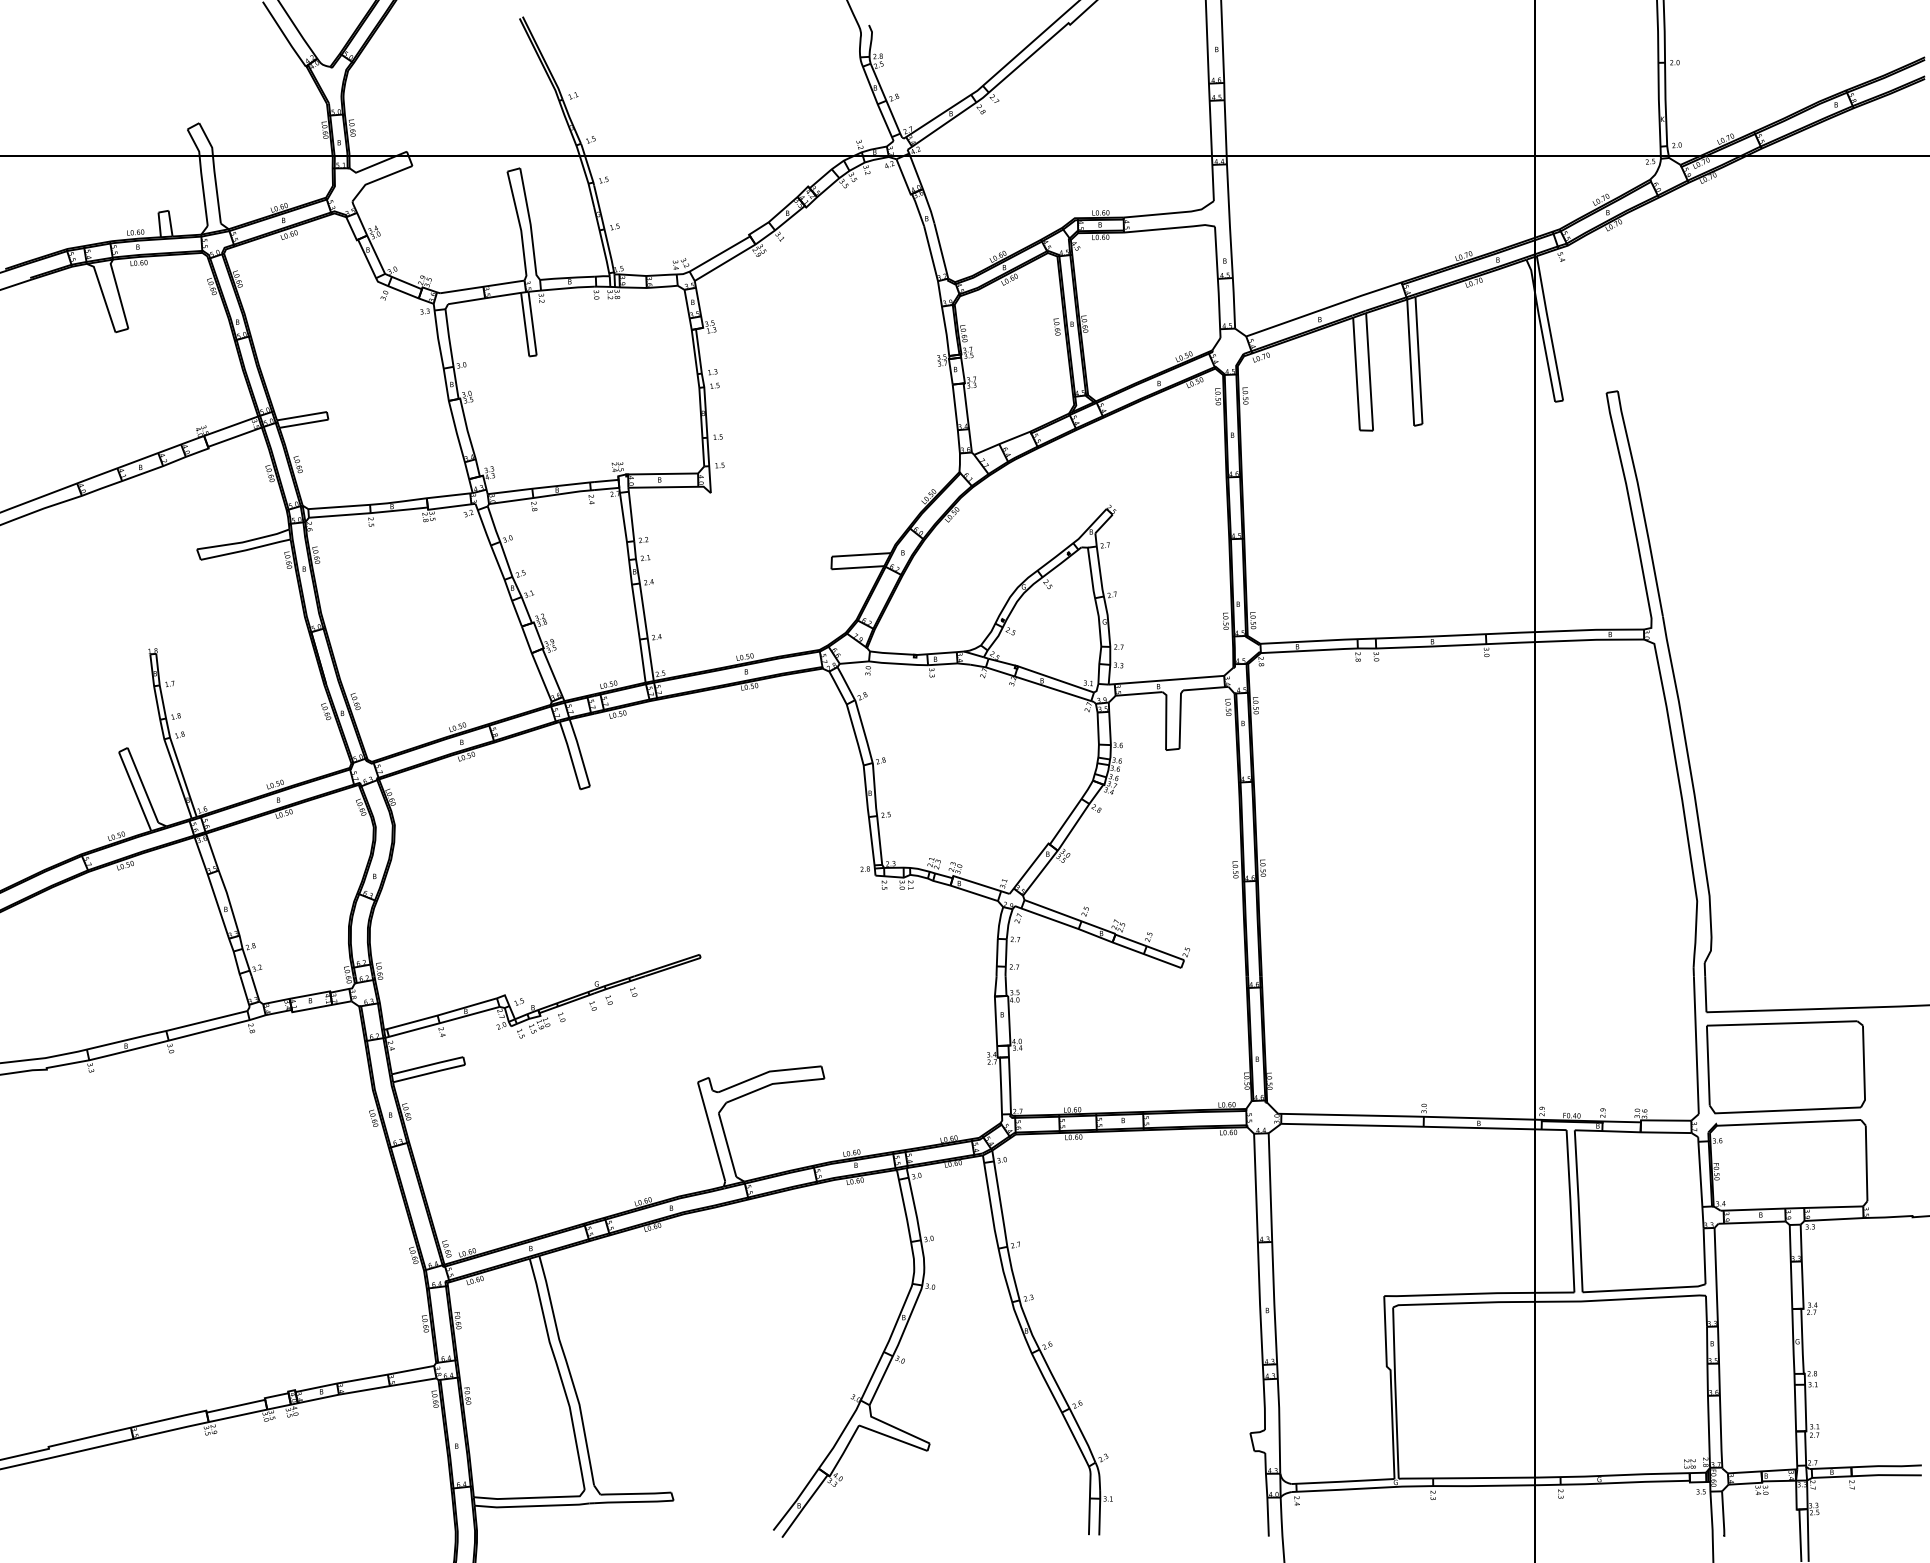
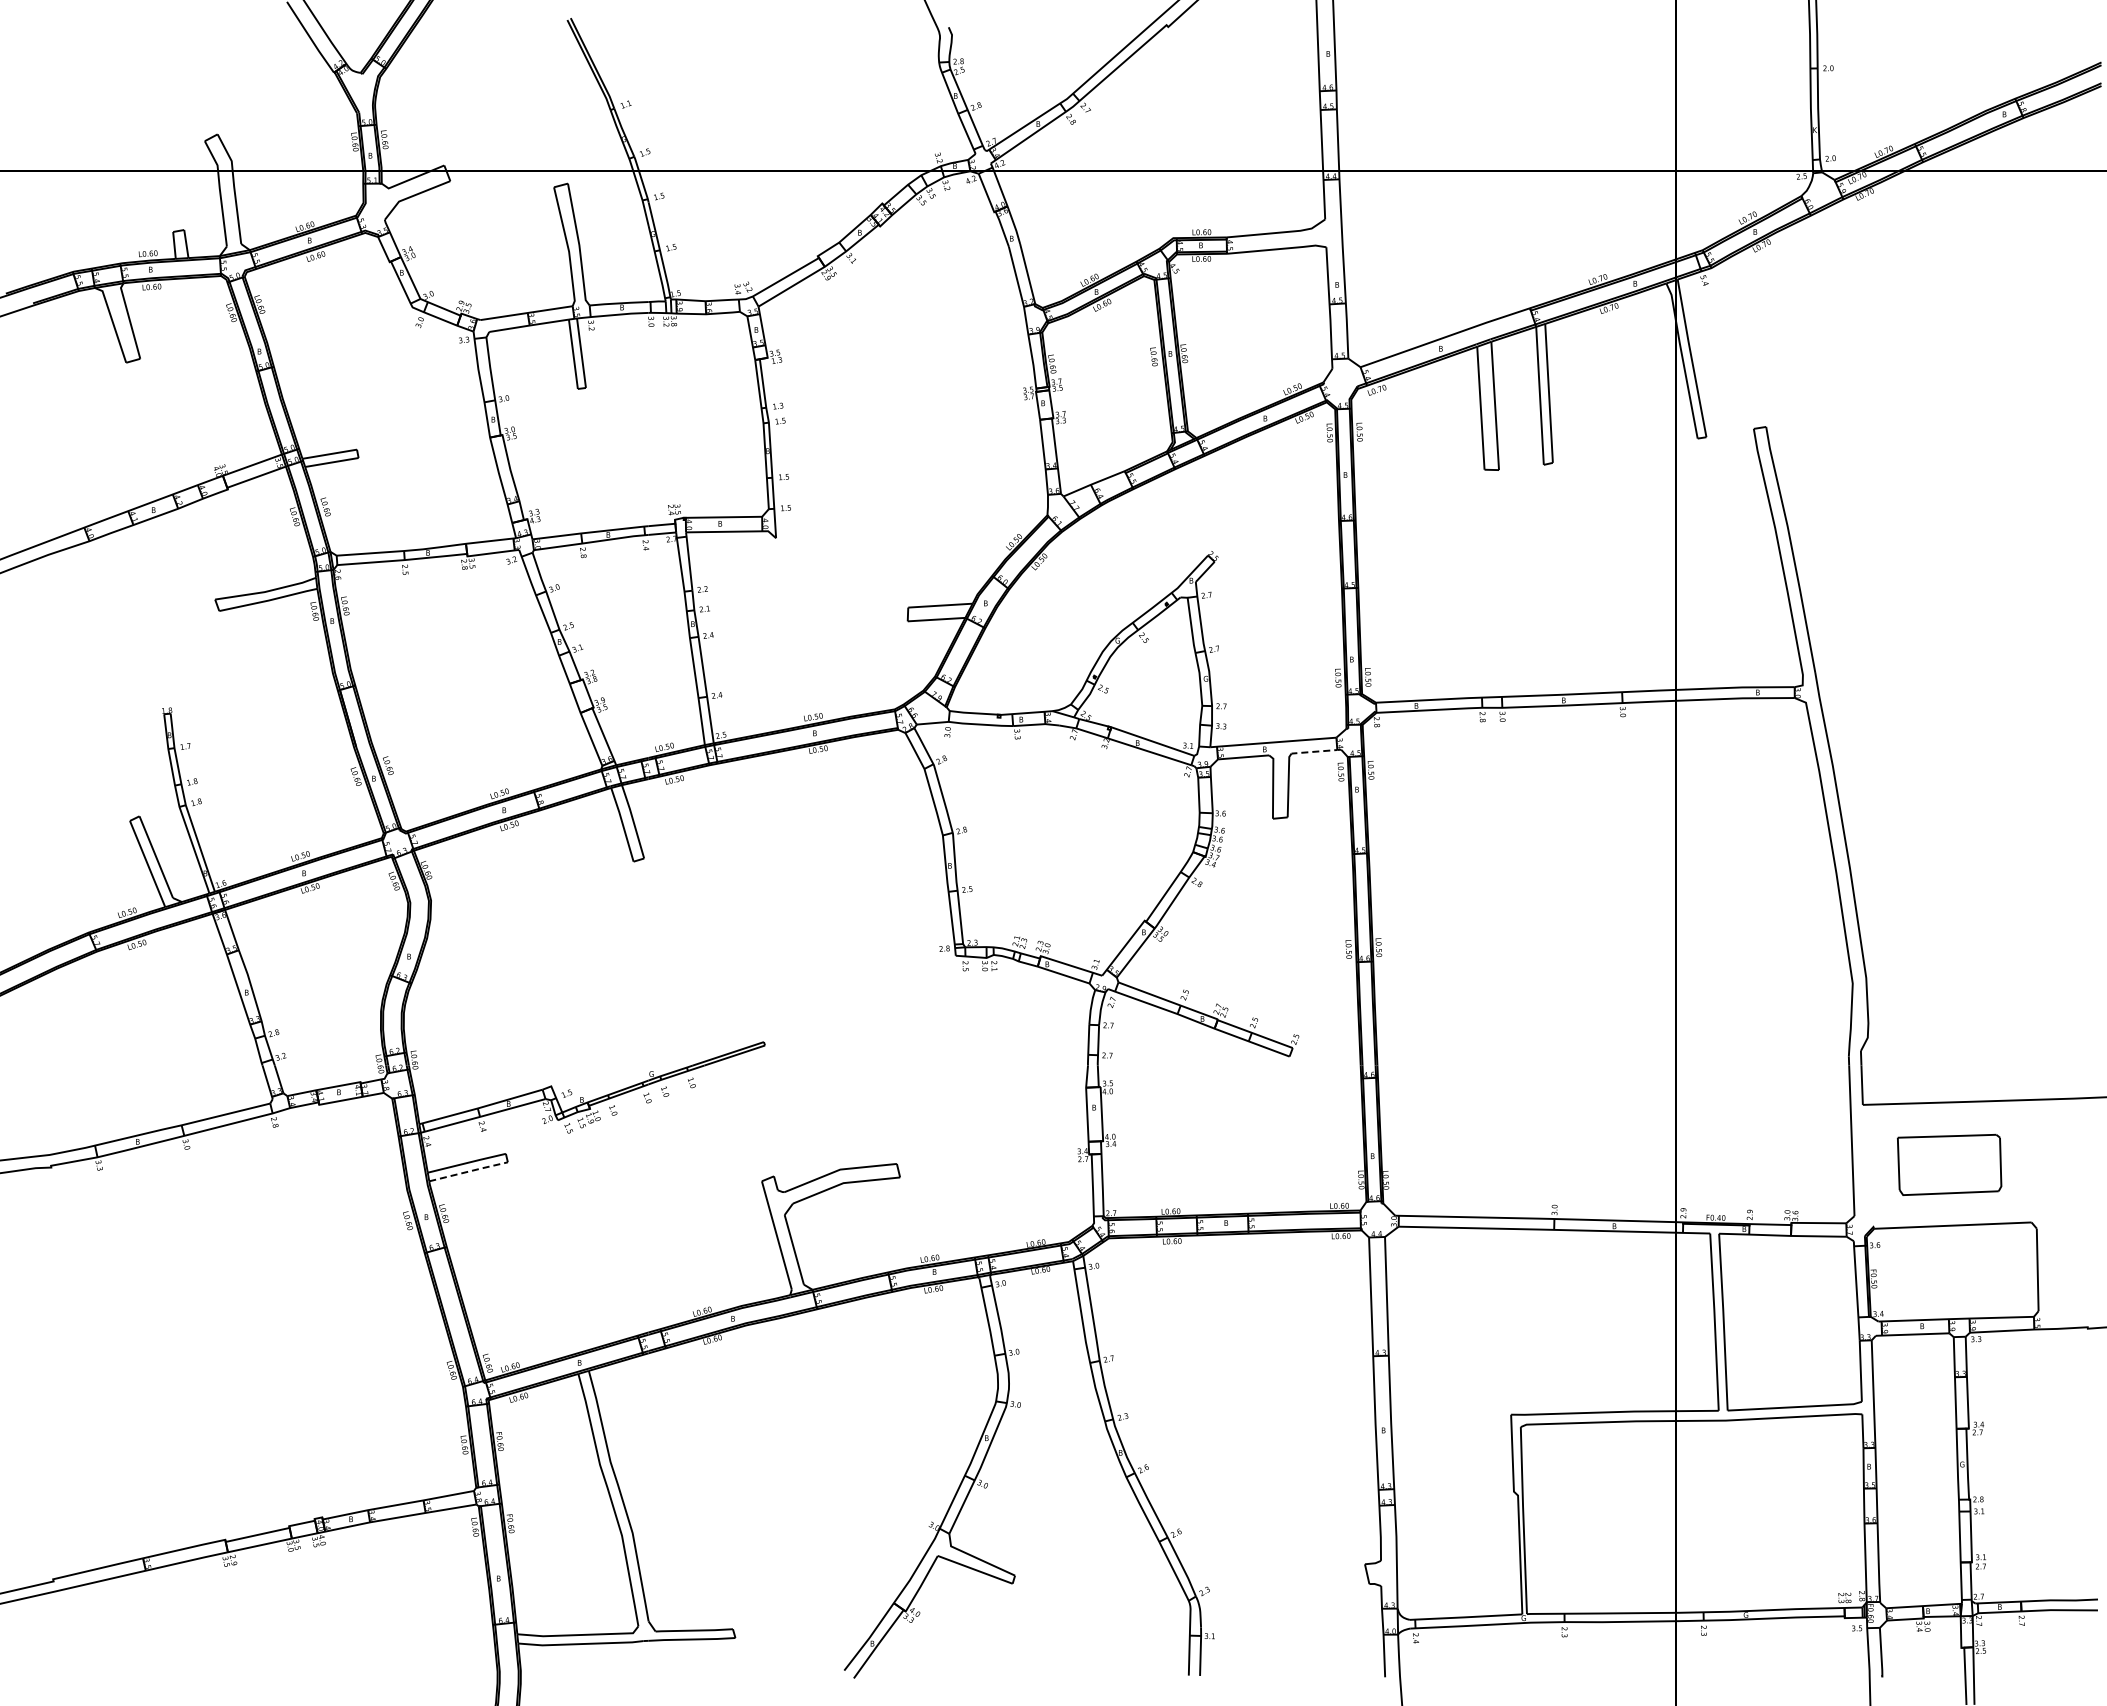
line: (1205, 688) -> (1316, 751), solid -> dashed
part: (1785, 1066) -> (1949, 1164), size x0.6
line: (429, 1073) -> (469, 1171), solid -> dashed

